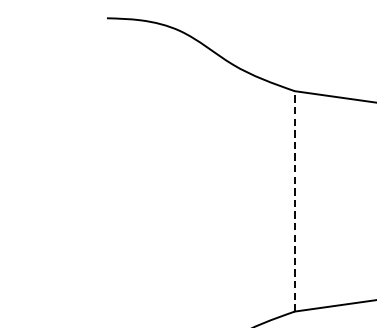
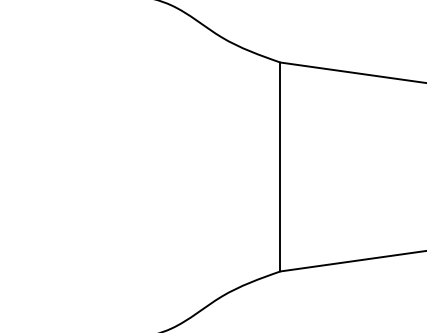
line: (294, 200) -> (280, 166), dashed -> solid

